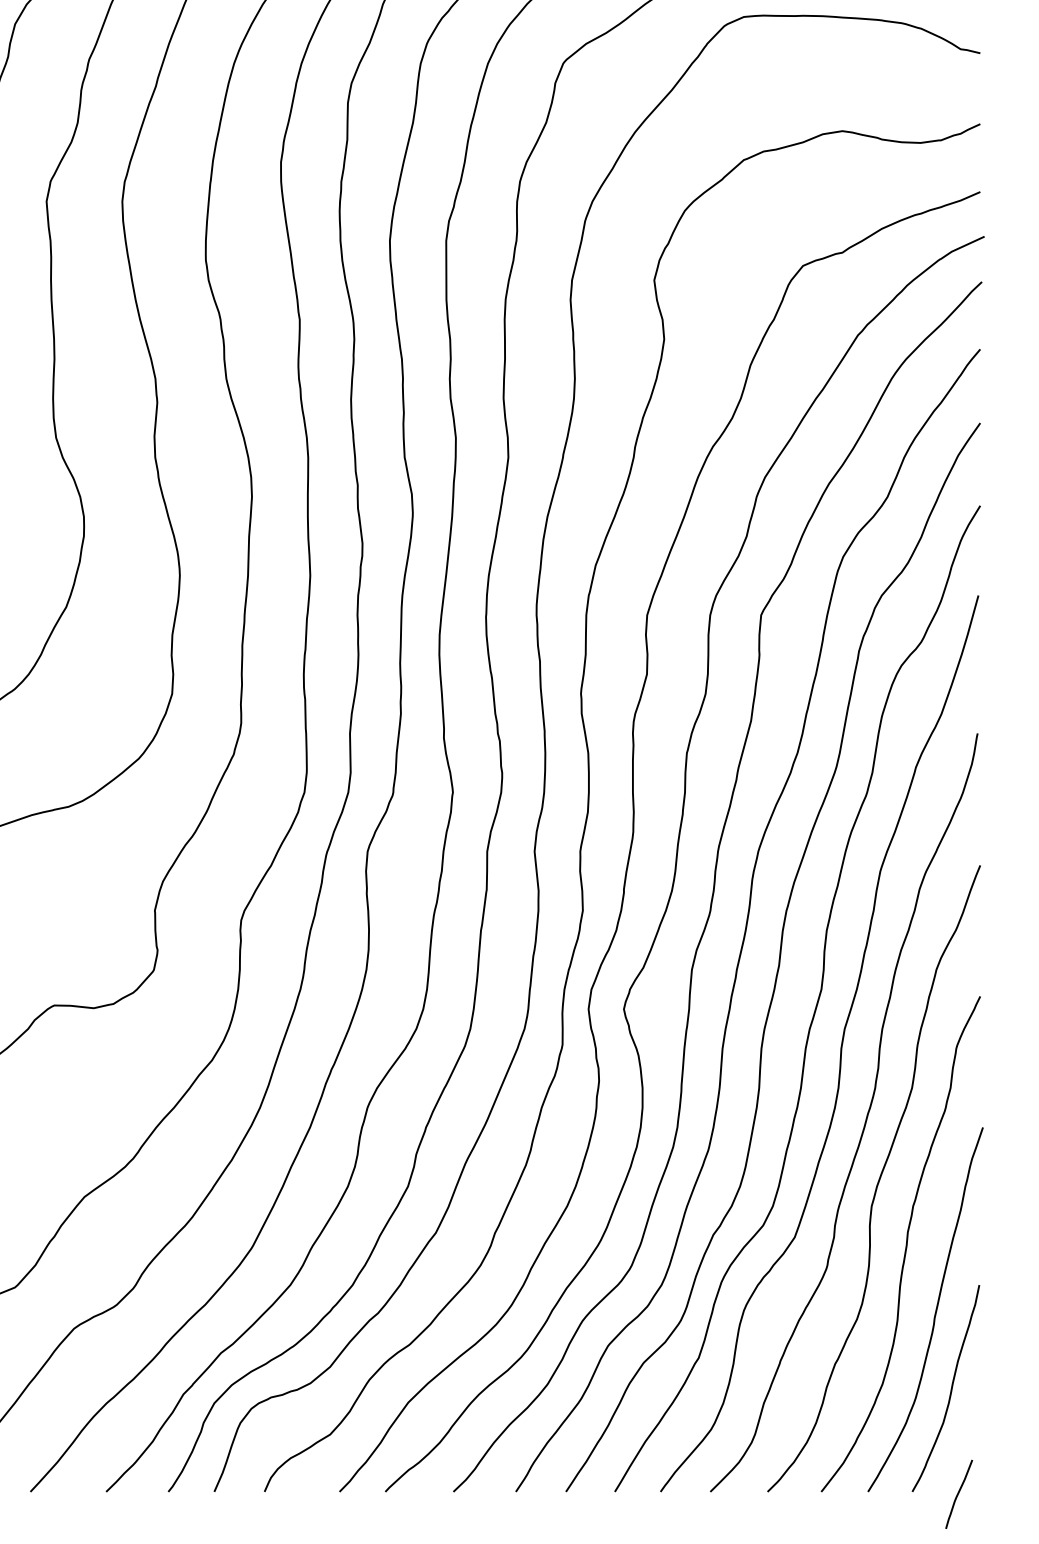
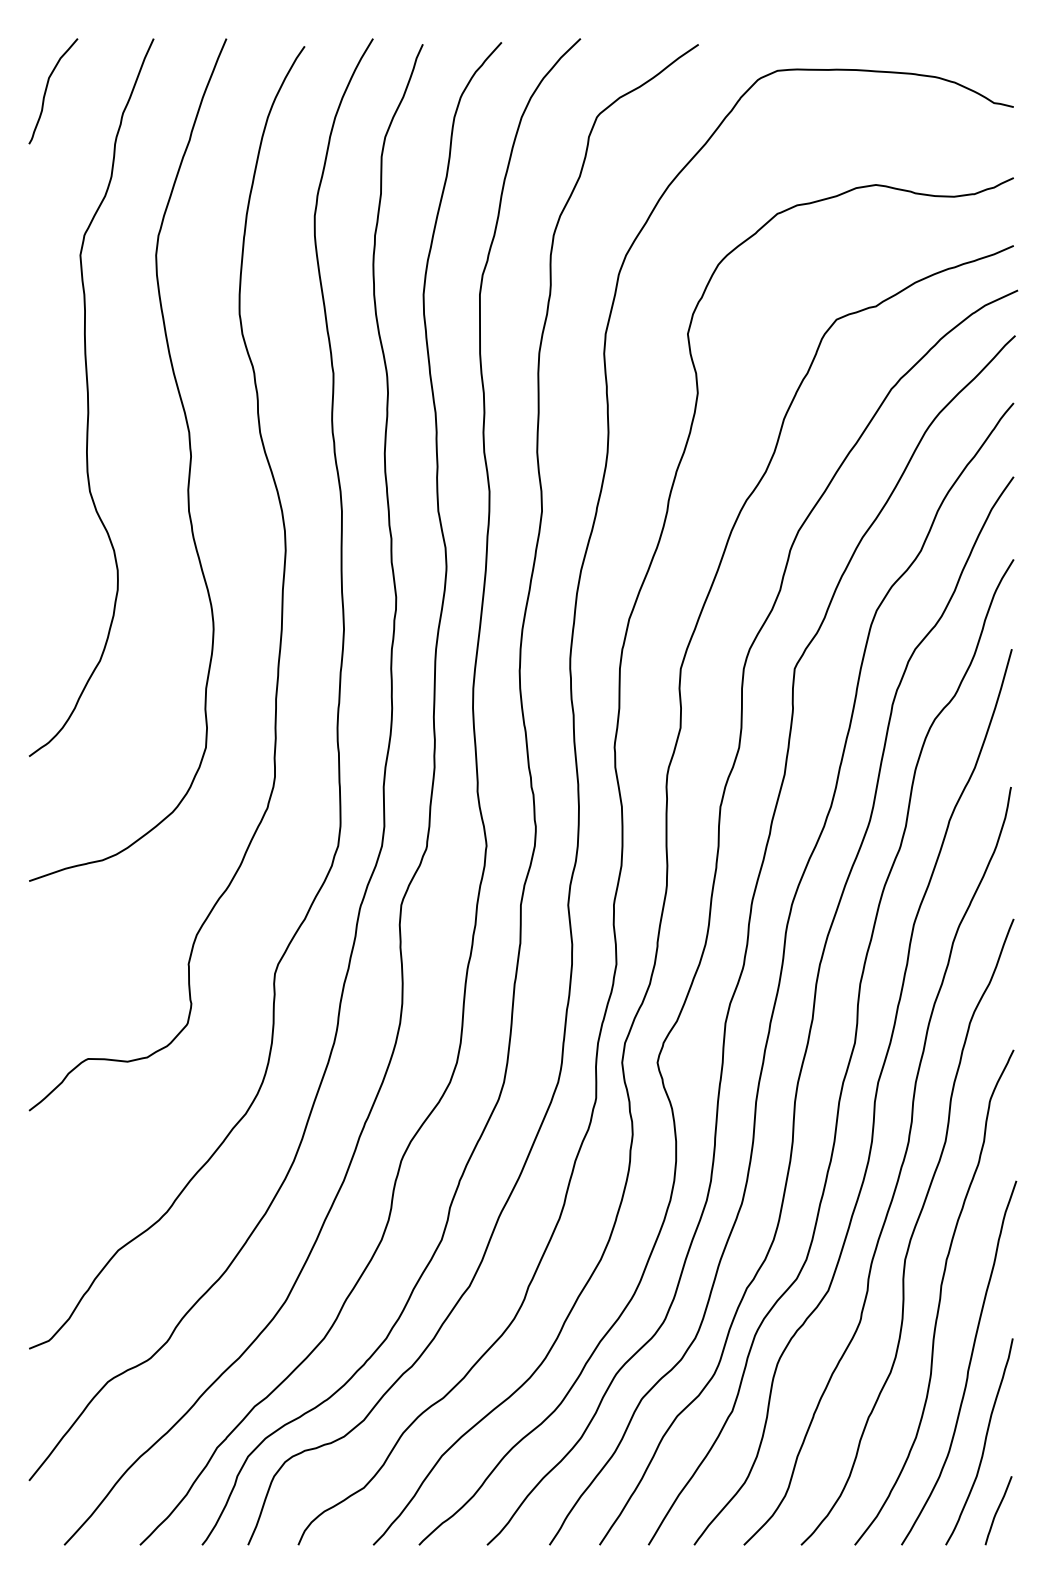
curve: (959, 1494) -> (998, 1510), moved

